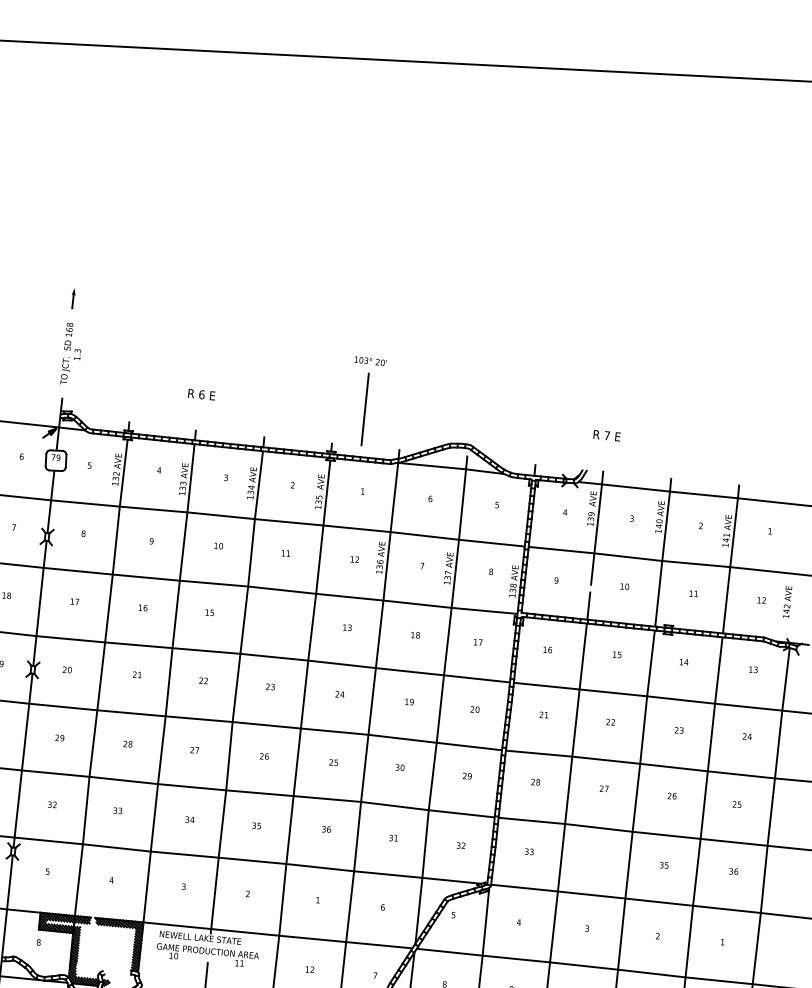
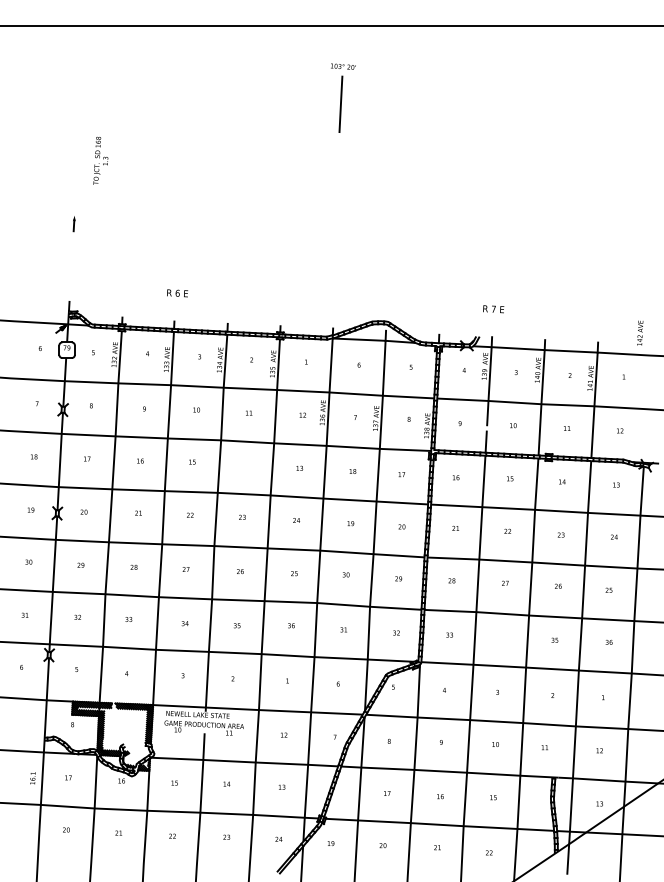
text: (71, 353) -> (100, 160), moved
part: (368, 400) -> (343, 97), moved
text: (787, 601) -> (640, 332), moved

